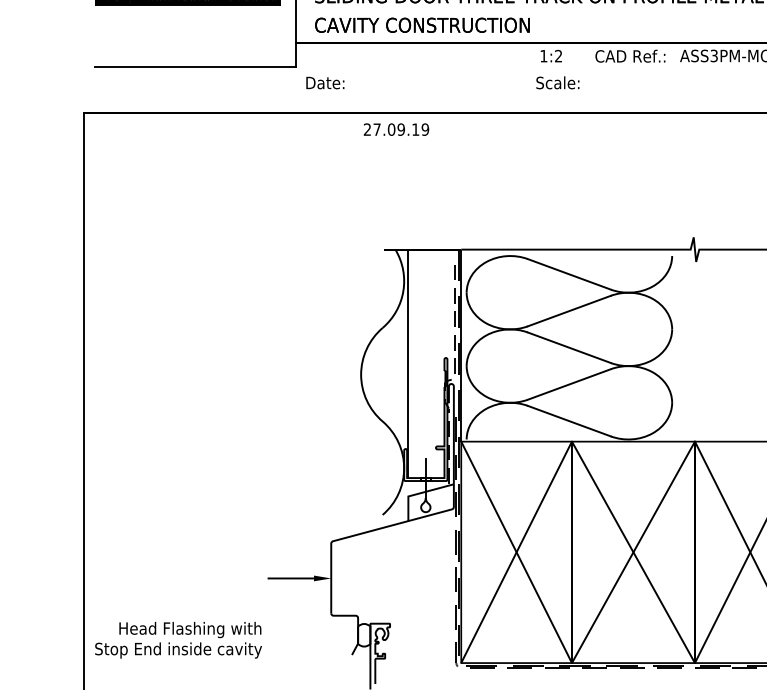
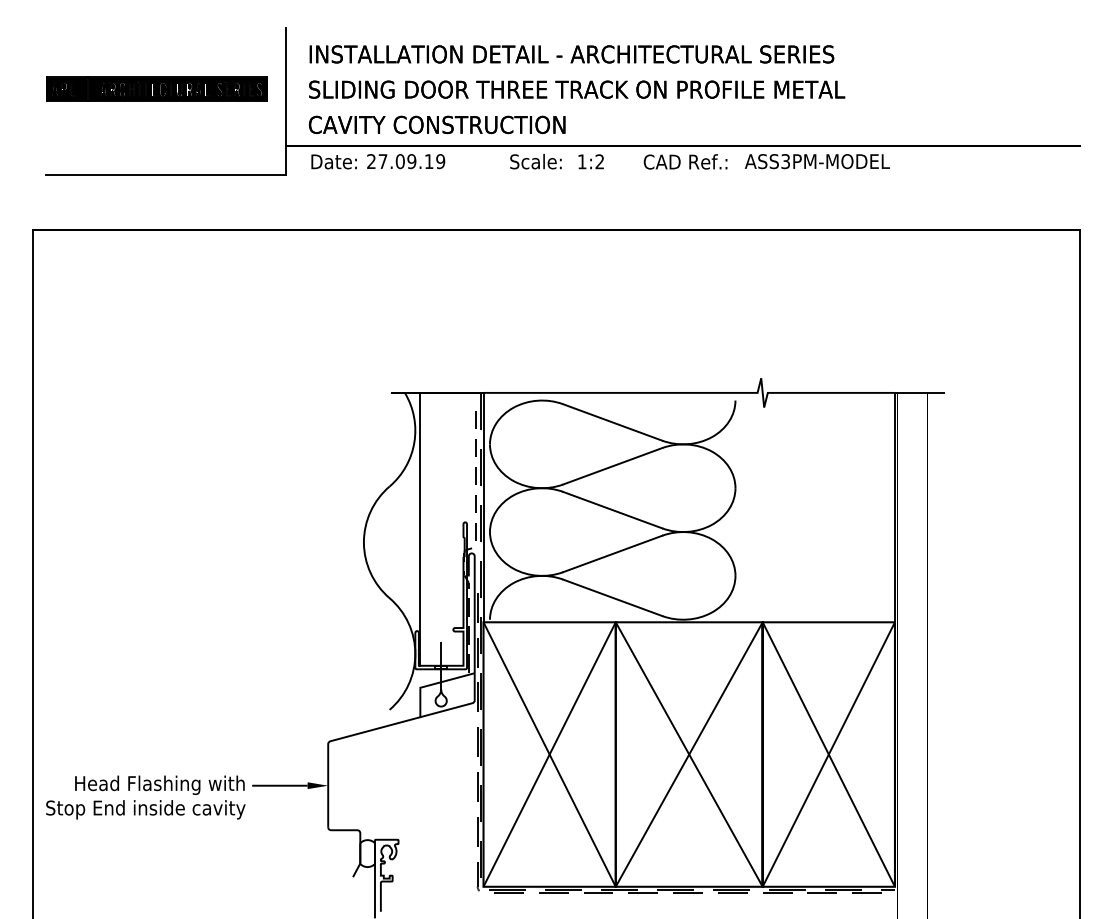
text: (324, 82) -> (333, 161), moved
text: (557, 82) -> (535, 161), moved
text: (396, 129) -> (406, 161), moved
text: (178, 640) -> (145, 797), moved

